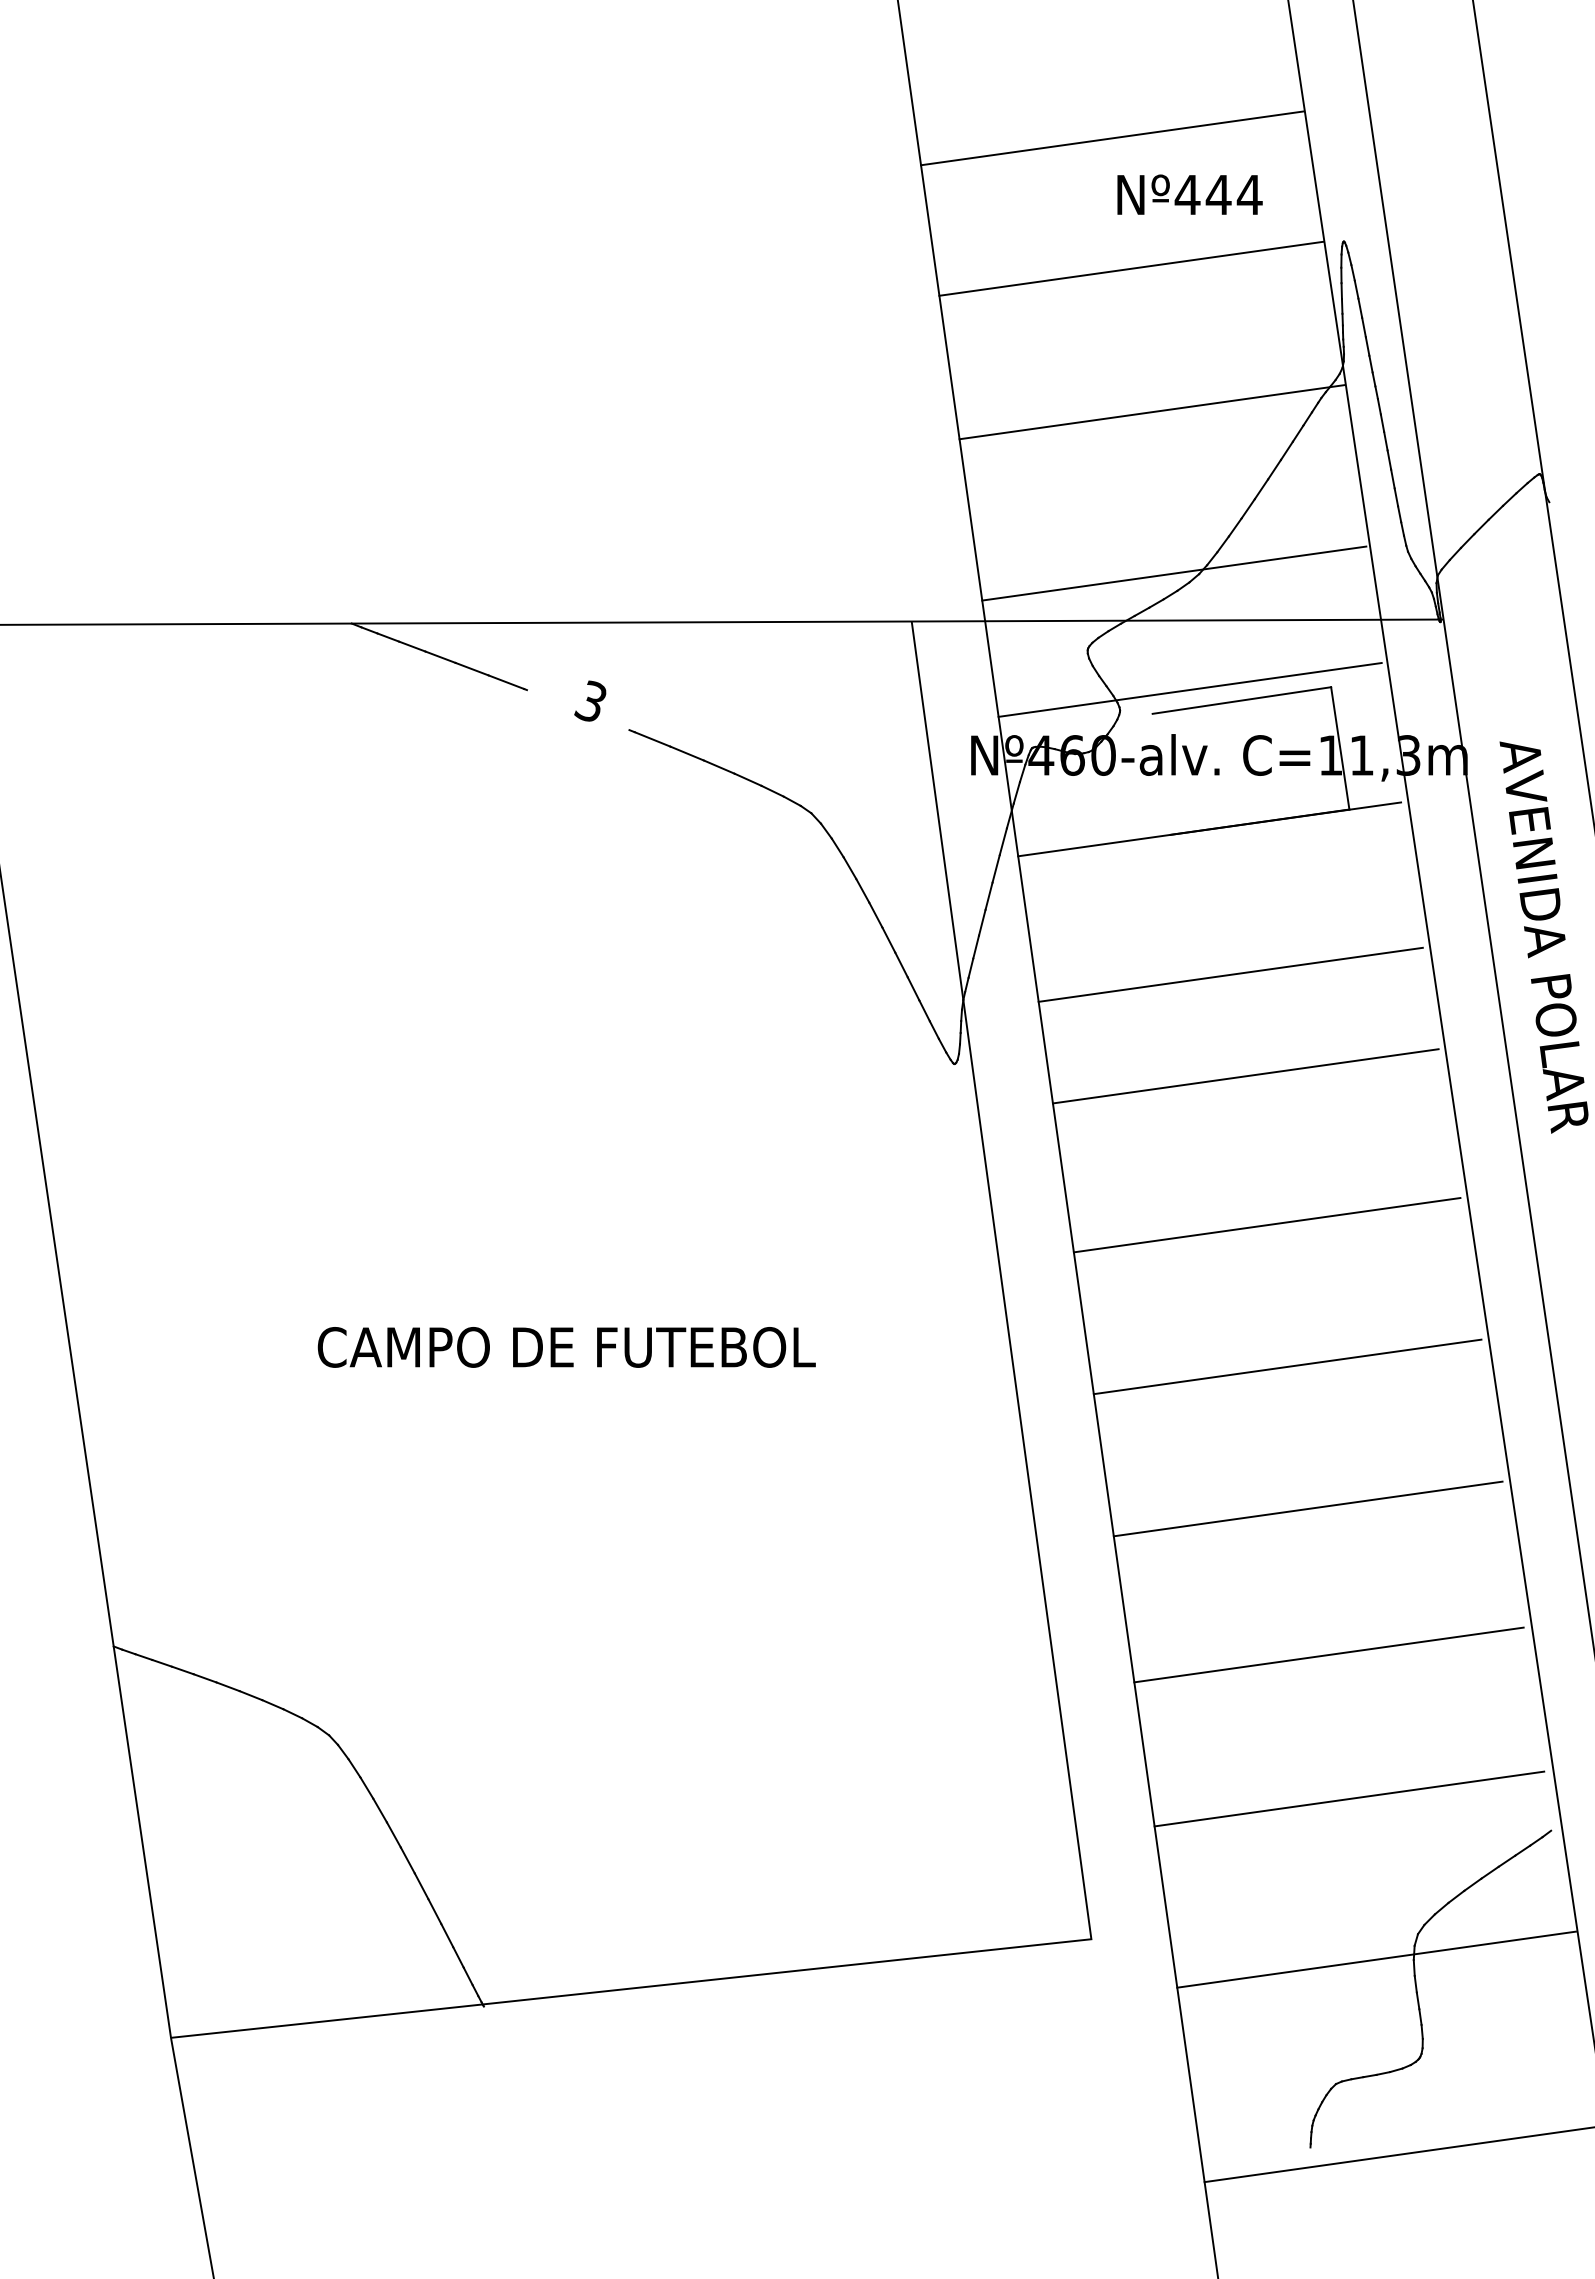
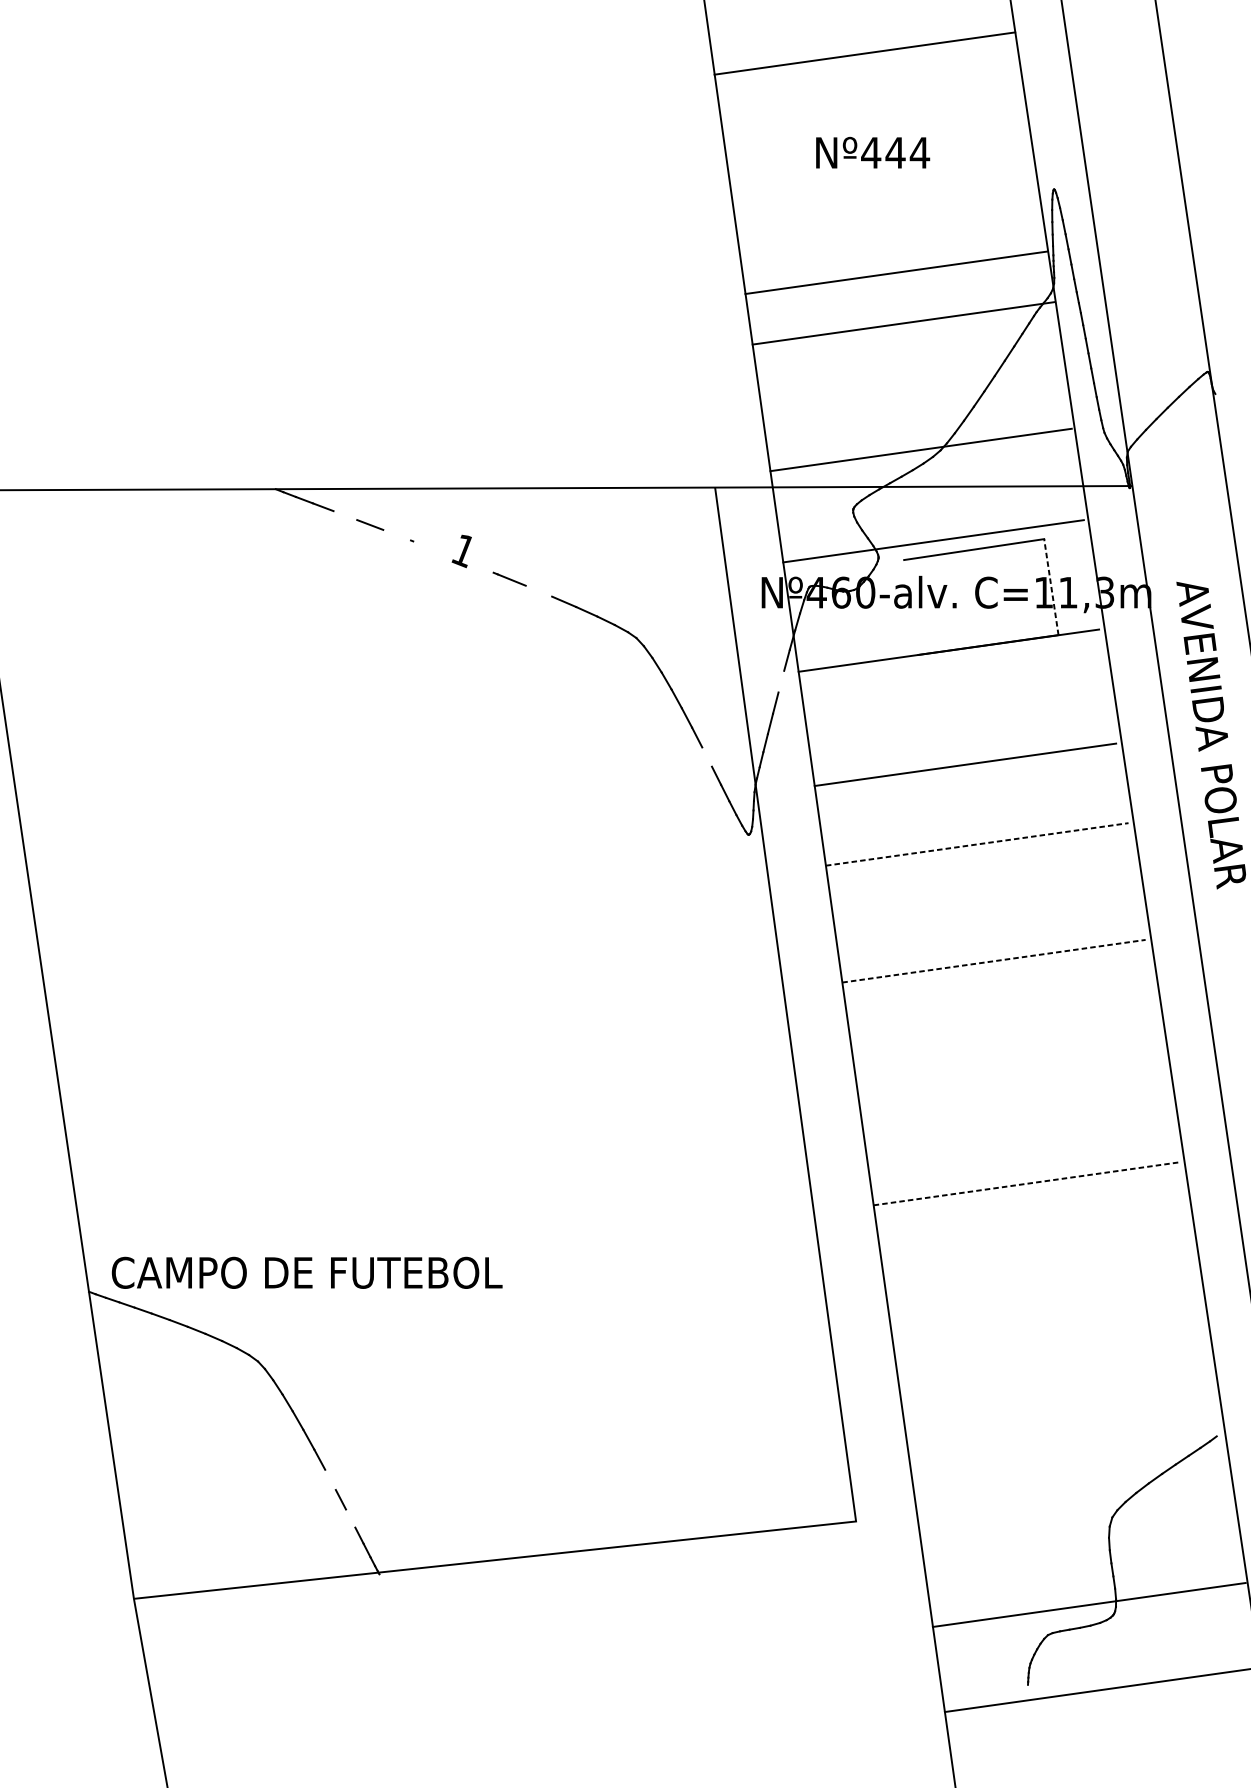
line: (1112, 138) -> (864, 53), moved
text: (1189, 194) -> (872, 152), moved
line: (1131, 268) -> (896, 272), moved
line: (440, 656) -> (345, 515), removed
line: (506, 681) -> (397, 534), removed
text: (590, 702) -> (463, 551), 3 -> 1
line: (1340, 748) -> (1051, 587), solid -> dashed
line: (686, 753) -> (538, 591), removed
line: (995, 868) -> (780, 681), removed
line: (901, 964) -> (707, 756), removed
line: (1245, 1076) -> (977, 844), solid -> dashed
line: (1267, 1225) -> (994, 961), solid -> dashed
text: (566, 1347) -> (306, 1272), moved
line: (1287, 1366) -> (1009, 1072), removed
line: (1308, 1508) -> (1026, 1183), solid -> dashed
line: (1328, 1654) -> (1042, 1298), removed
line: (1349, 1798) -> (1058, 1411), removed
line: (421, 1886) -> (330, 1480), removed
line: (447, 1935) -> (350, 1518), removed
line: (1376, 1959) -> (1089, 1604), moved

